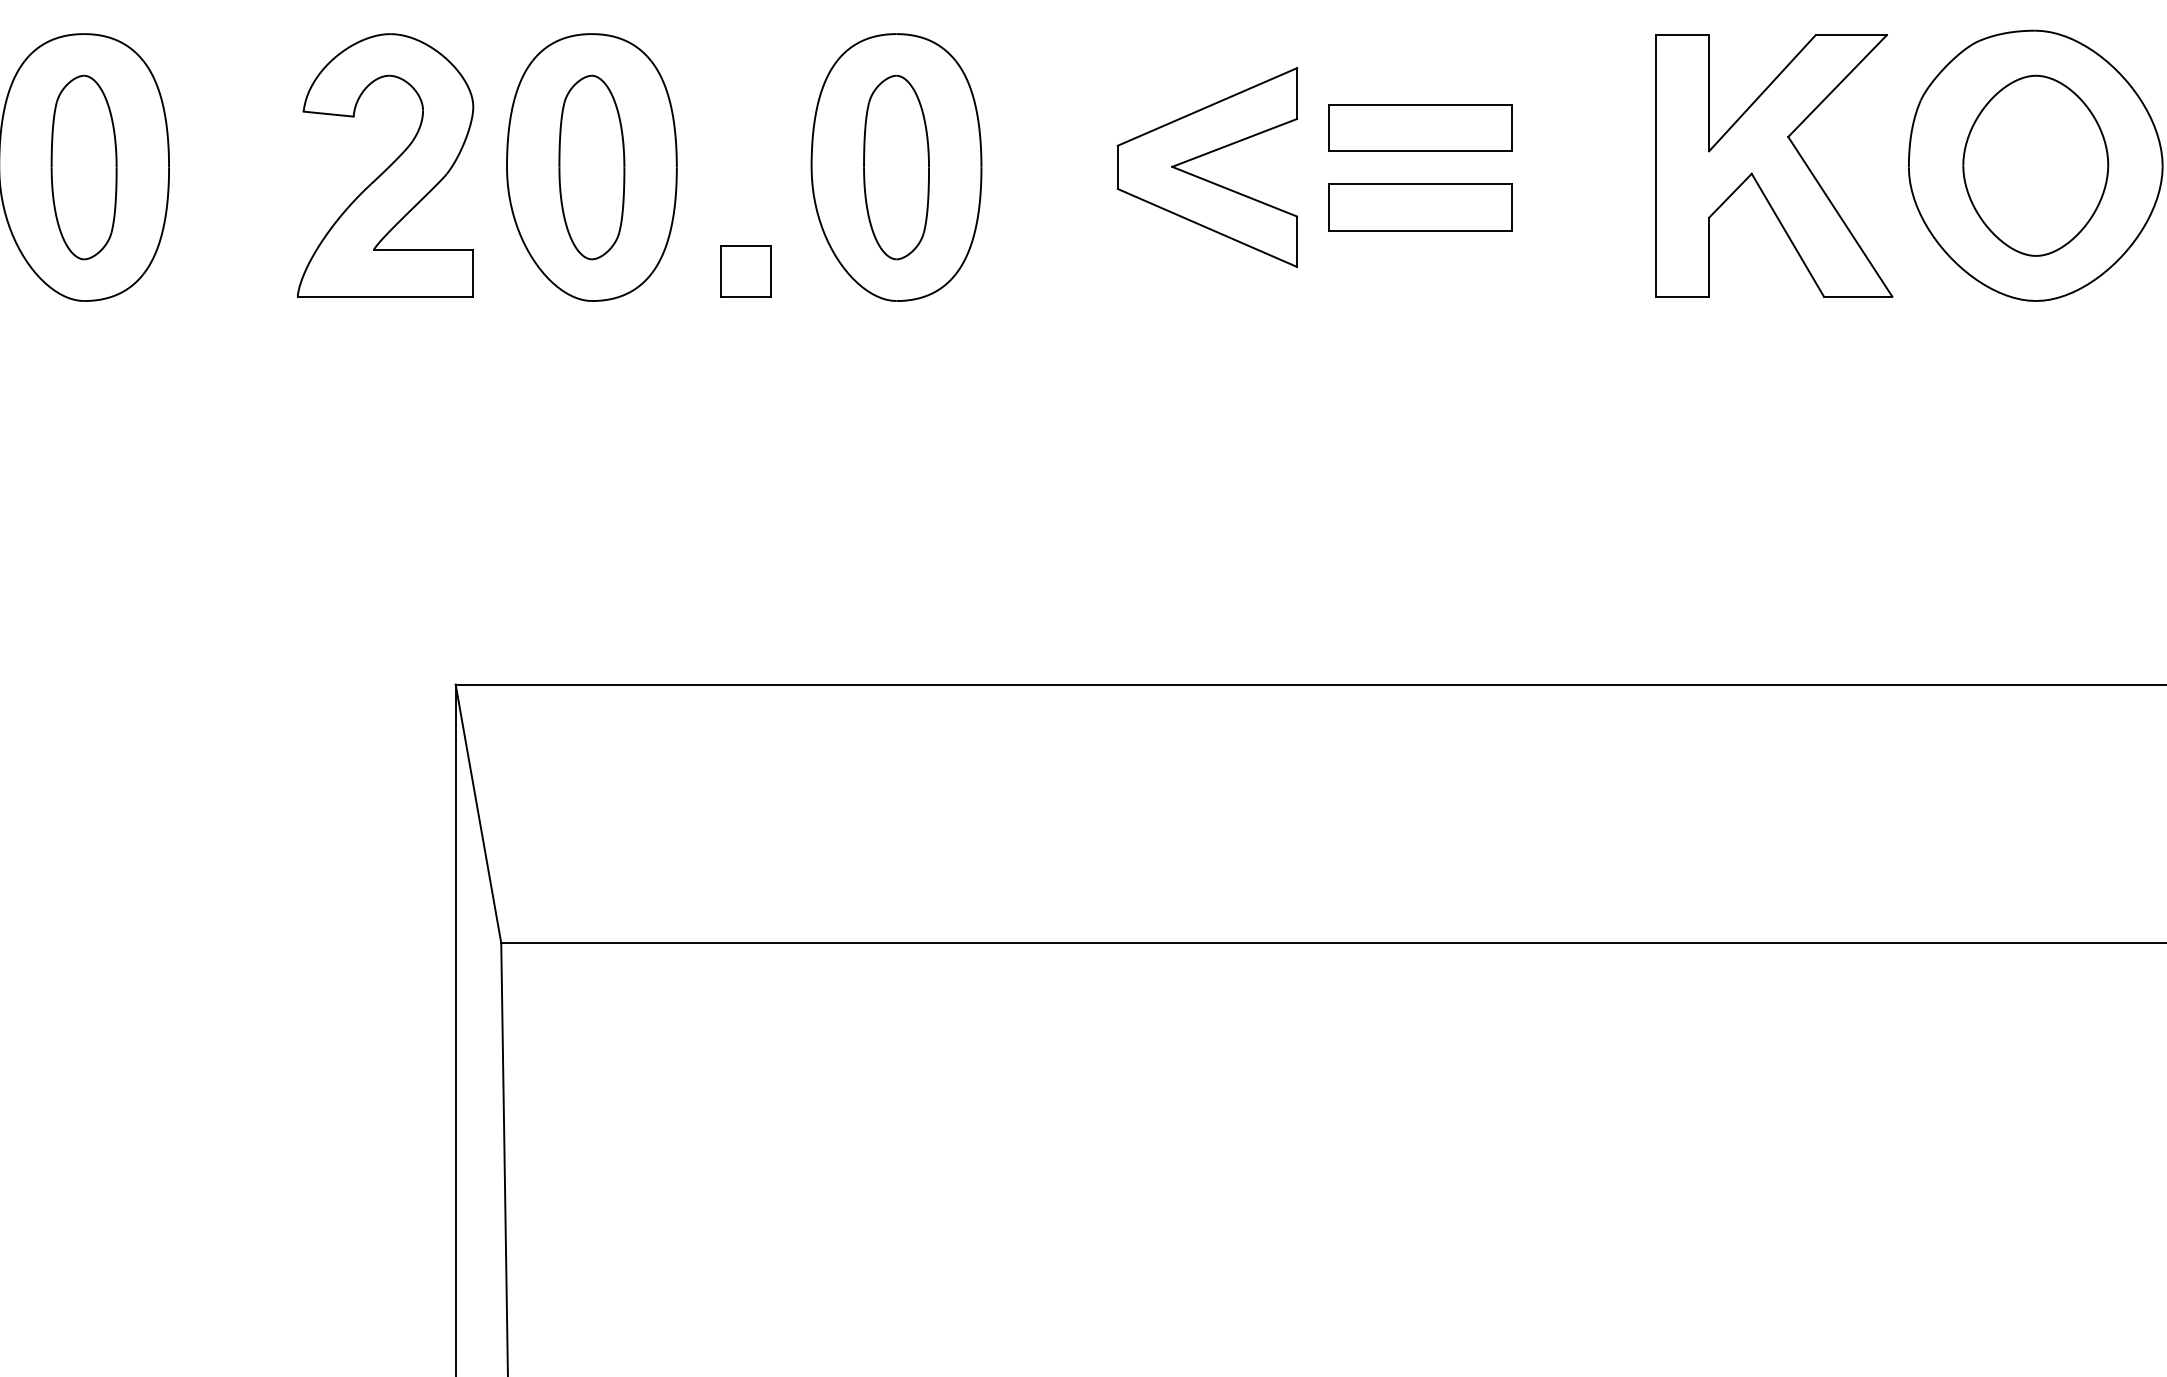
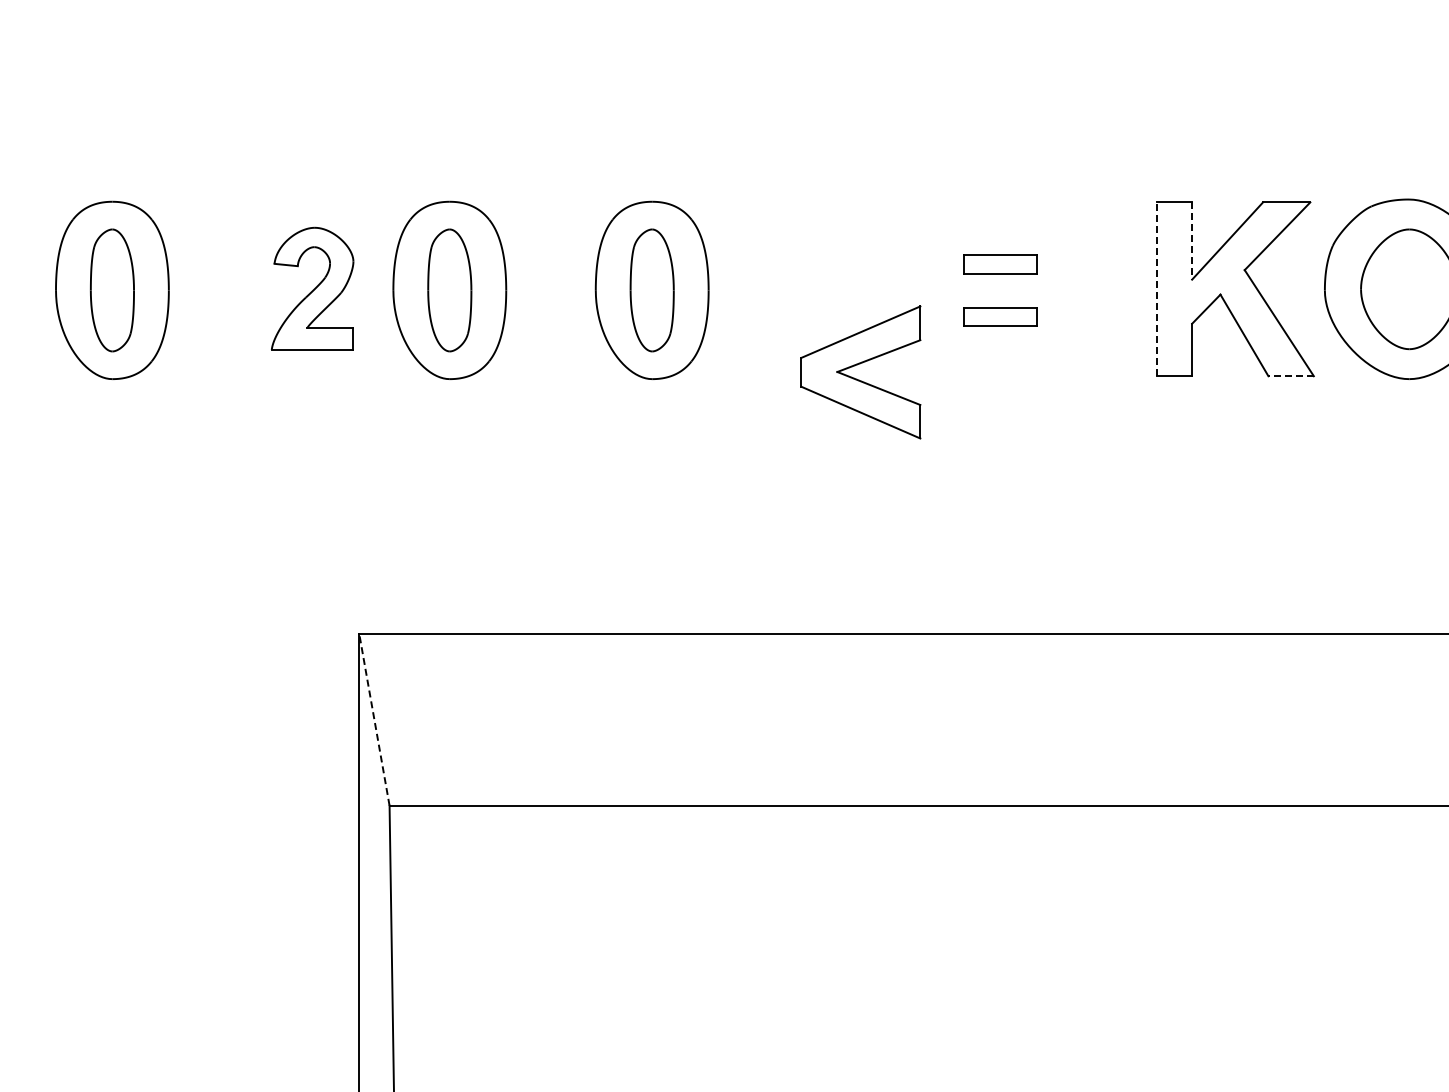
line: (1709, 93) -> (1192, 241), solid -> dashed
part: (1420, 128) -> (1000, 264), size x0.6
part: (385, 164) -> (312, 288), size x0.7
line: (1656, 166) -> (1157, 289), solid -> dashed
part: (1205, 178) -> (859, 379), moved
part: (1420, 206) -> (1000, 316), size x0.6
part: (746, 271) -> (552, 359), removed
line: (1858, 297) -> (1291, 376), solid -> dashed
line: (478, 813) -> (374, 719), solid -> dashed

